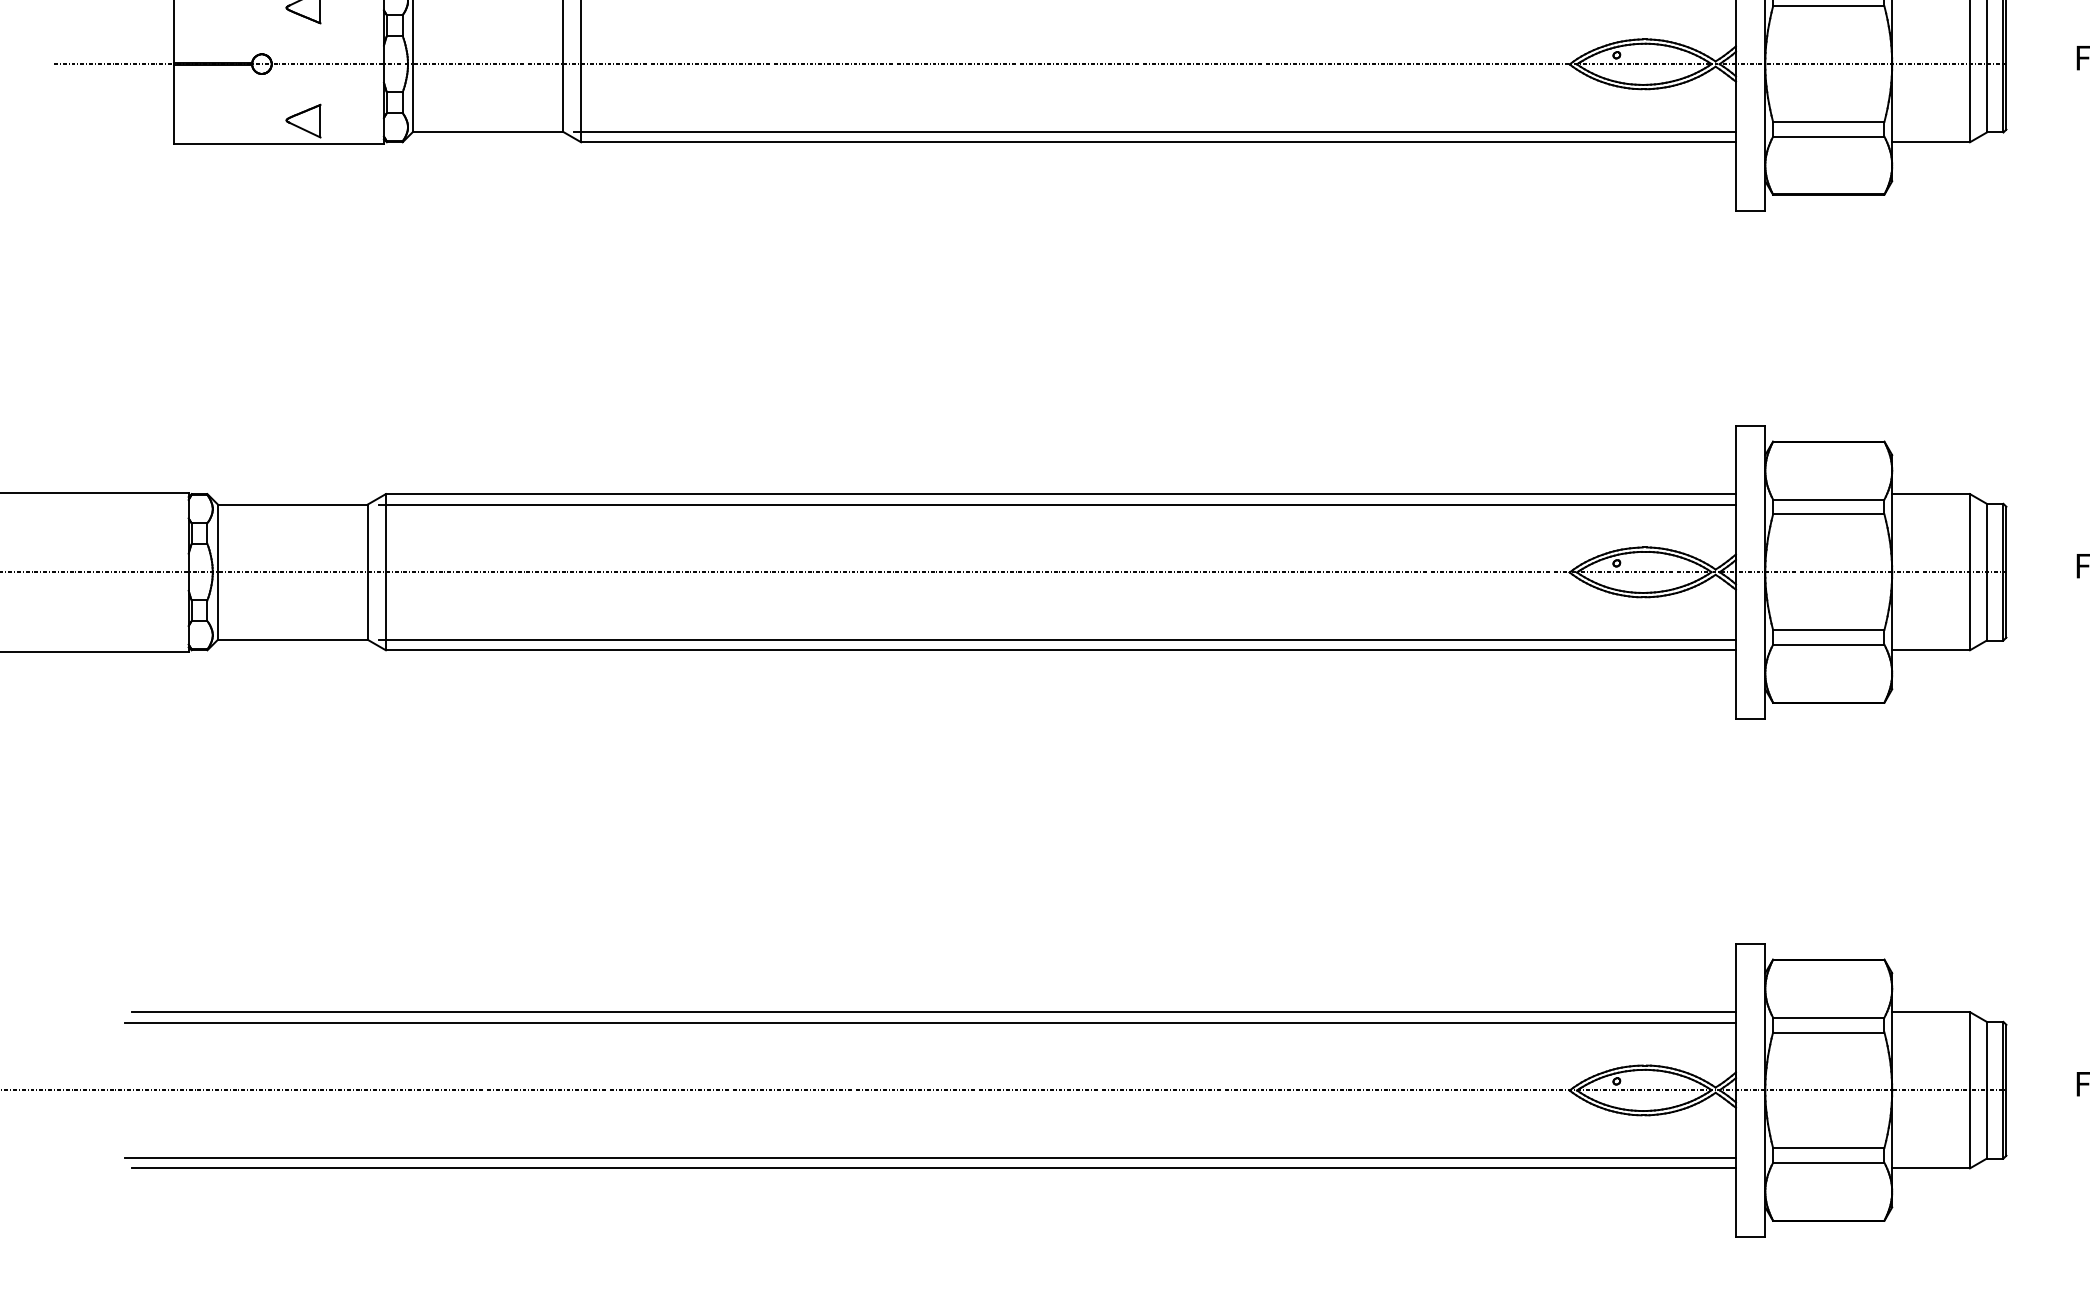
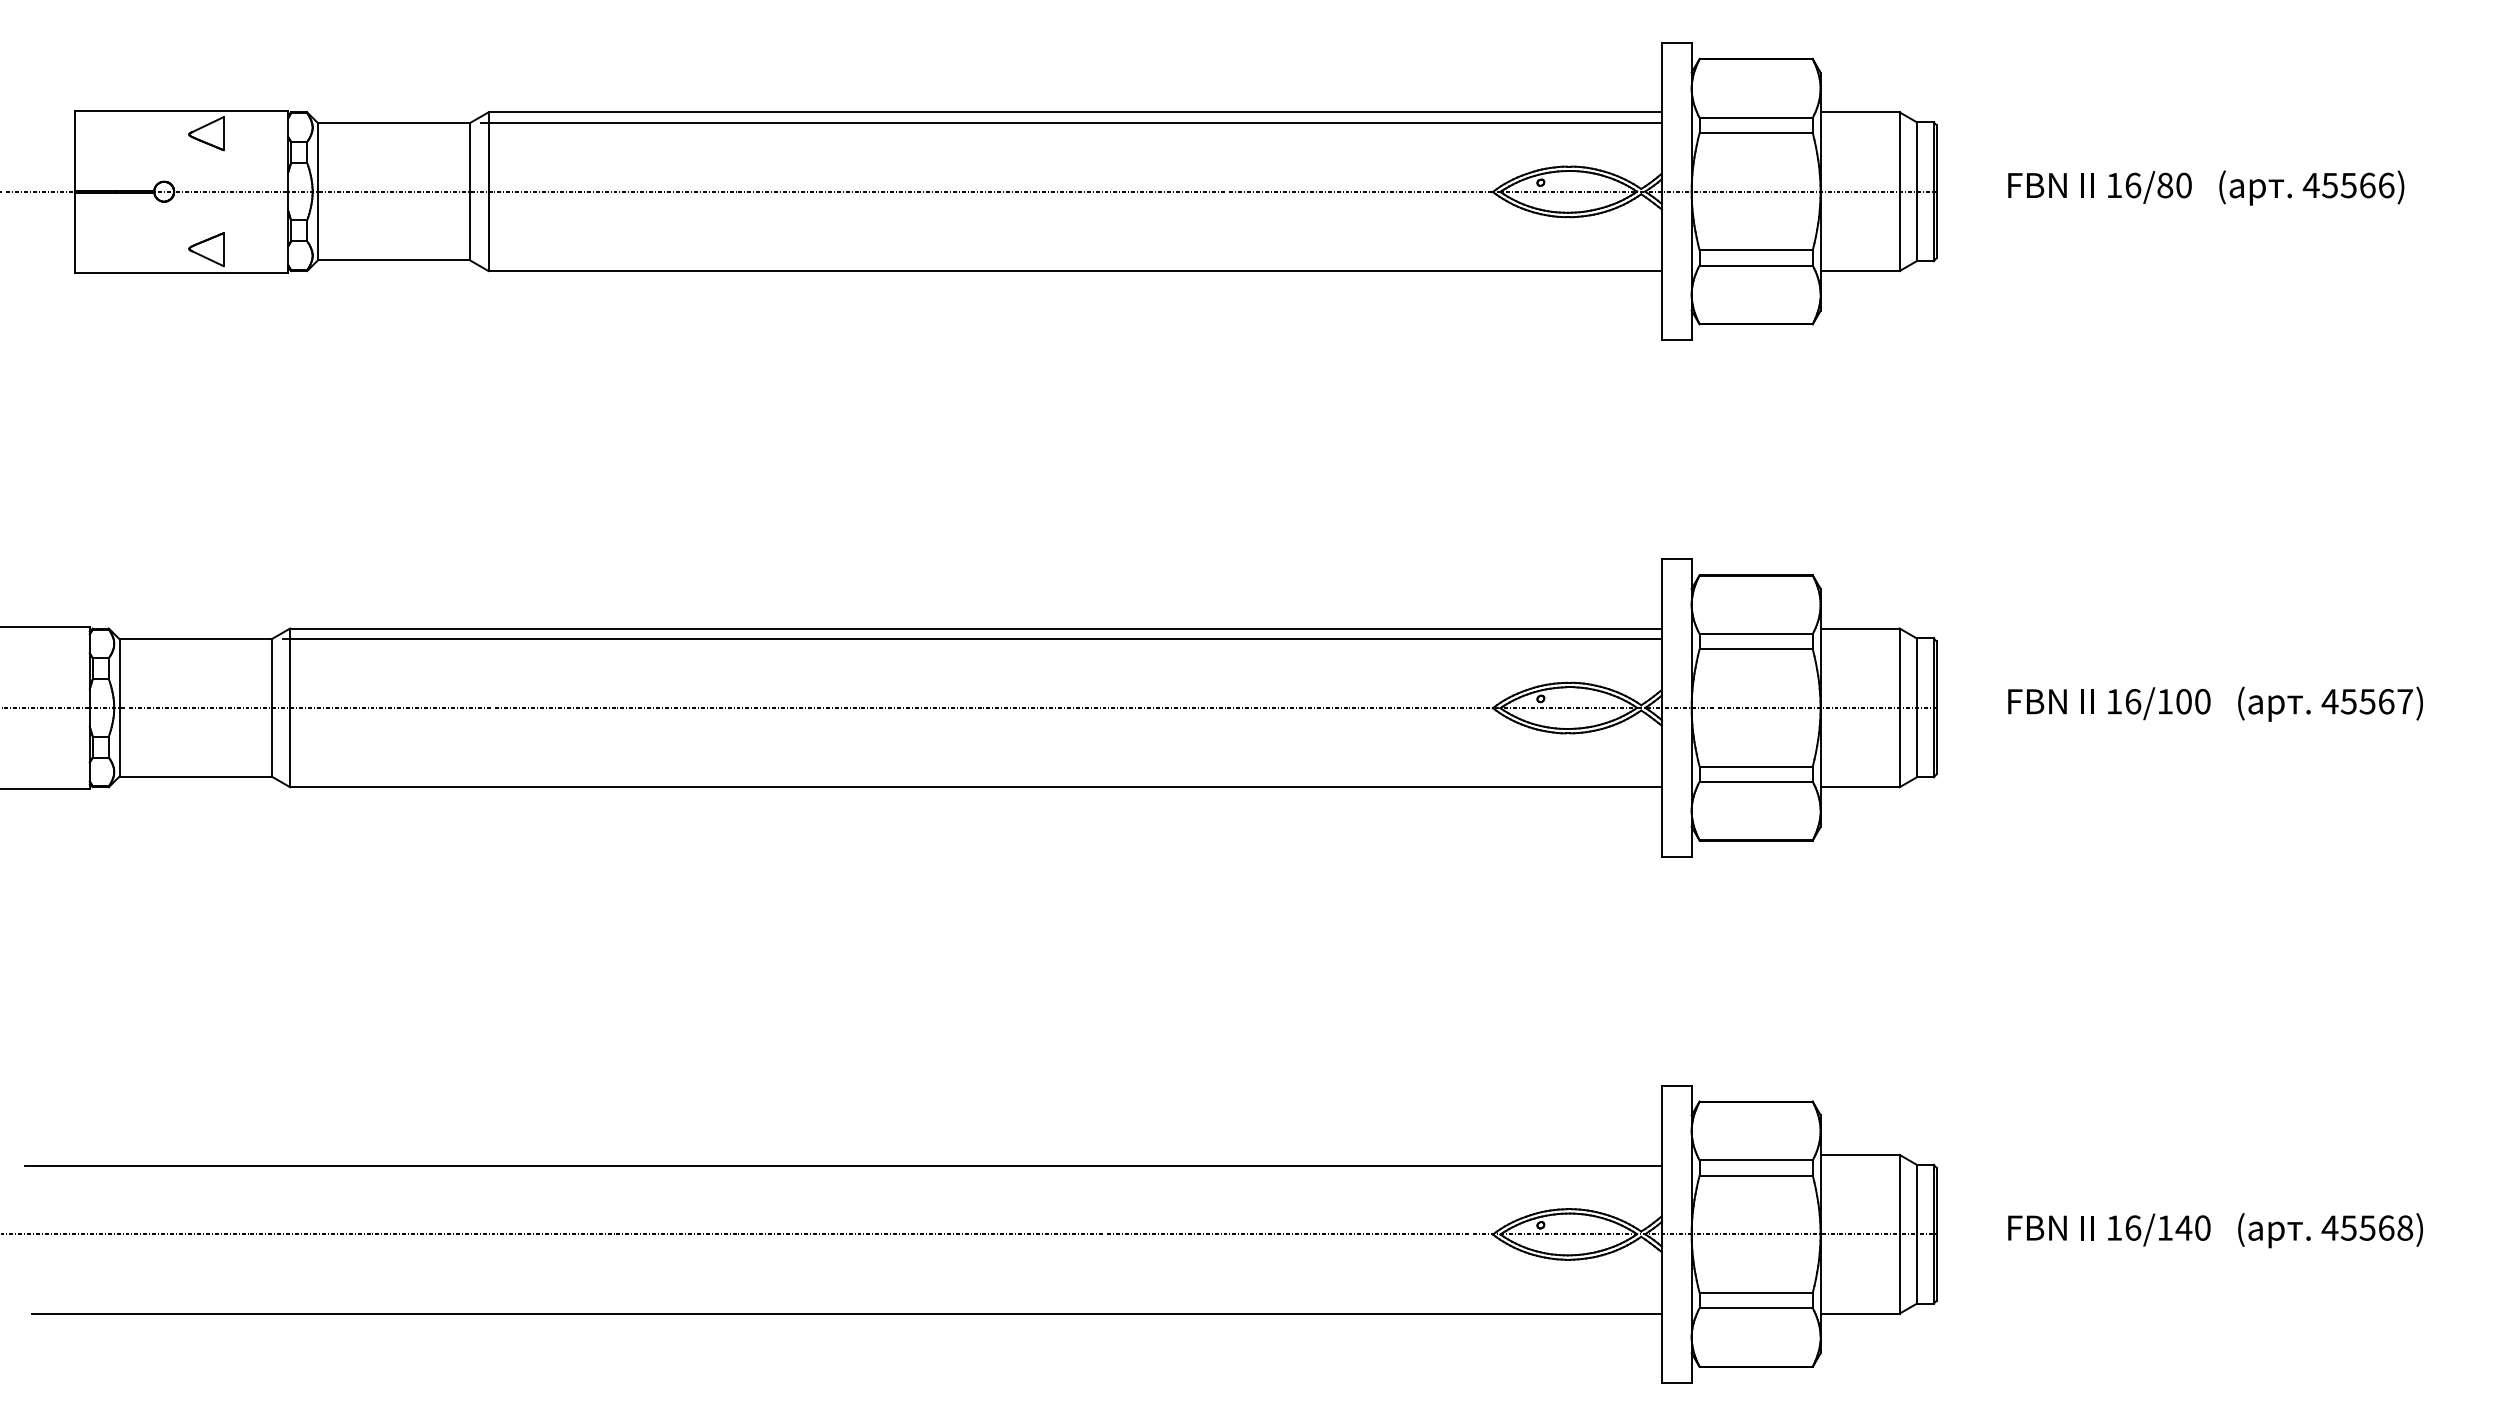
line: (1154, 131) -> (1071, 260), removed
line: (1056, 639) -> (971, 776), removed
line: (933, 1011) -> (846, 1154), removed
line: (930, 1157) -> (843, 1302), removed

